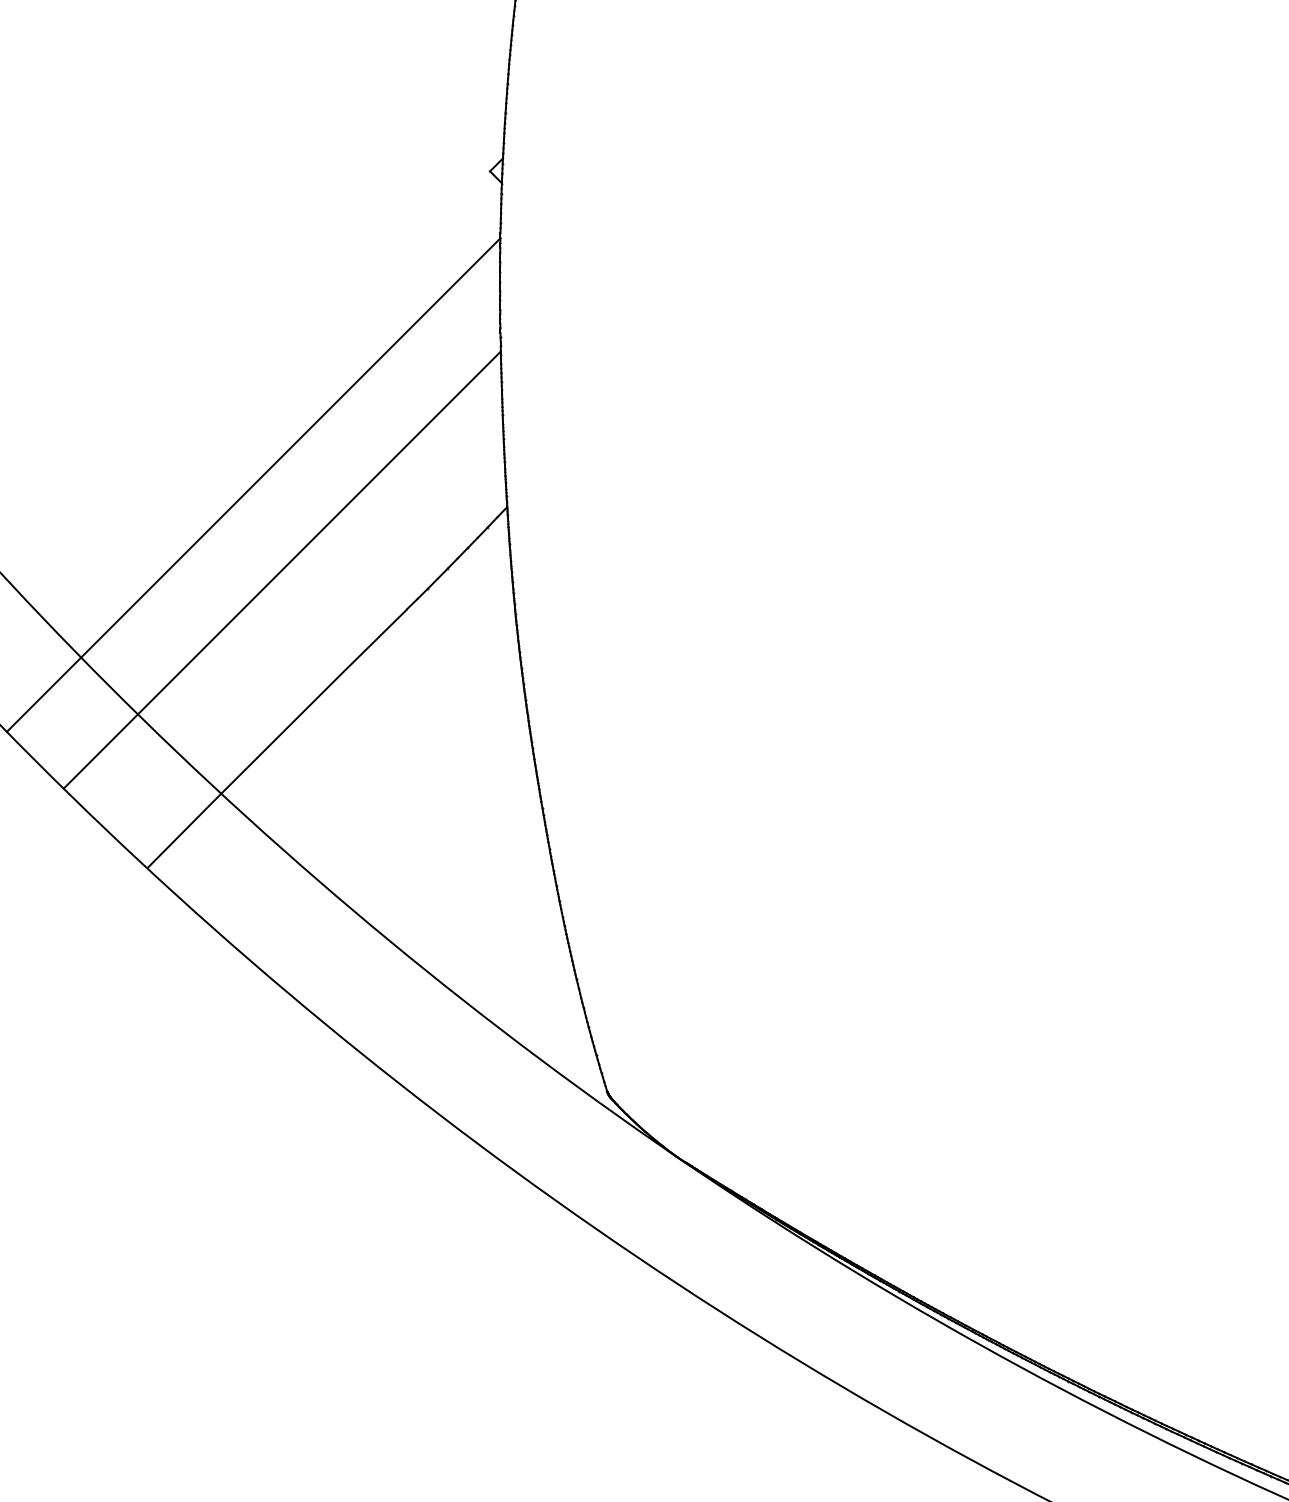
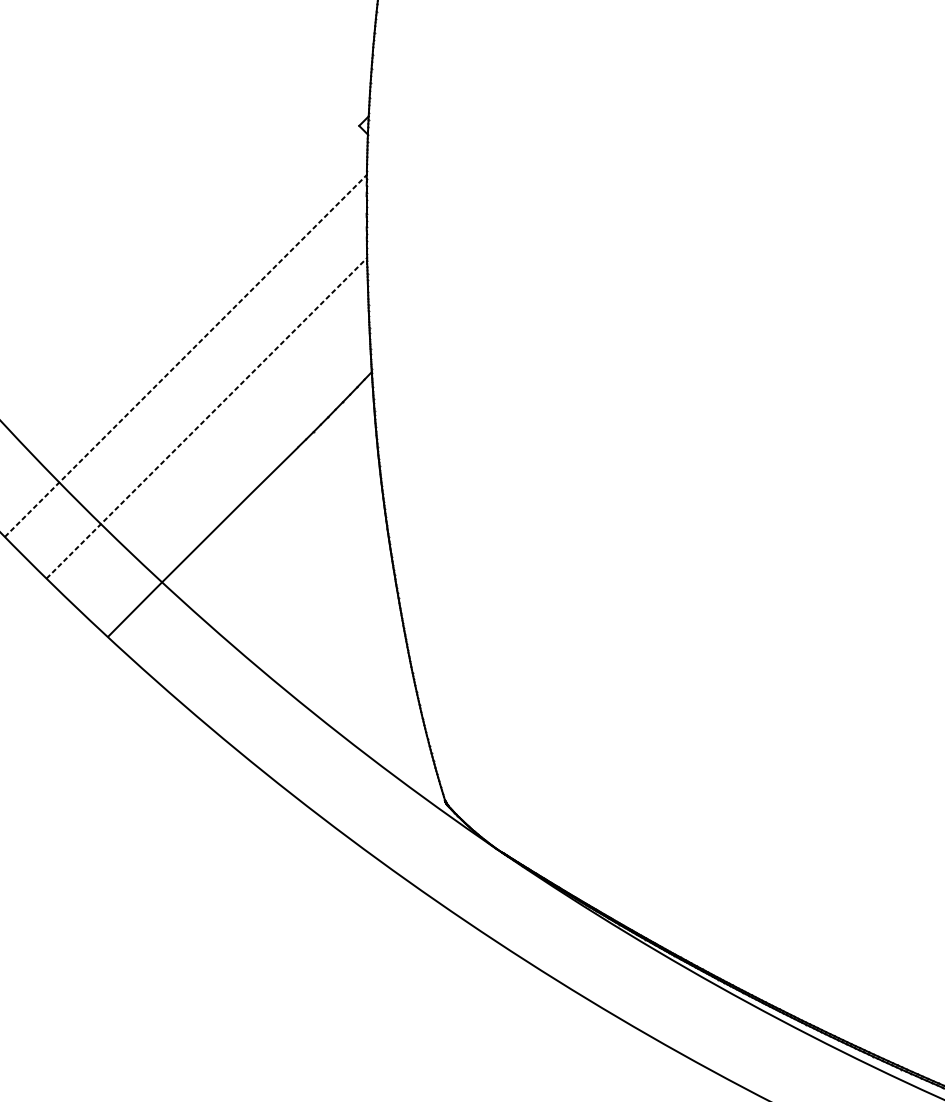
line: (253, 485) -> (185, 356), solid -> dashed
line: (282, 569) -> (207, 417), solid -> dashed

